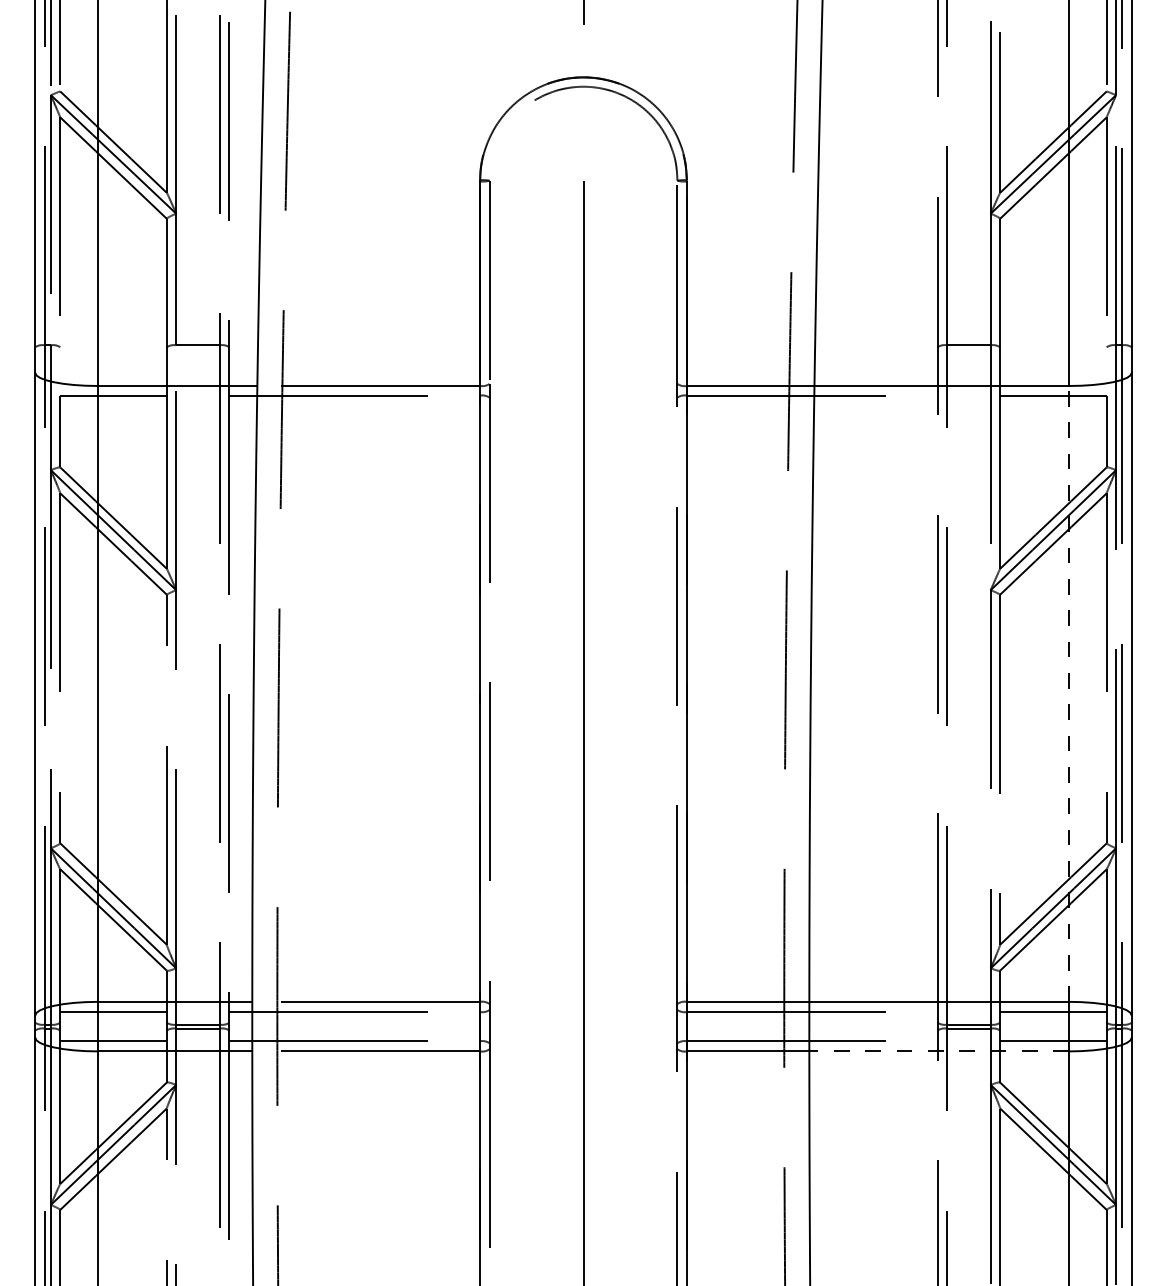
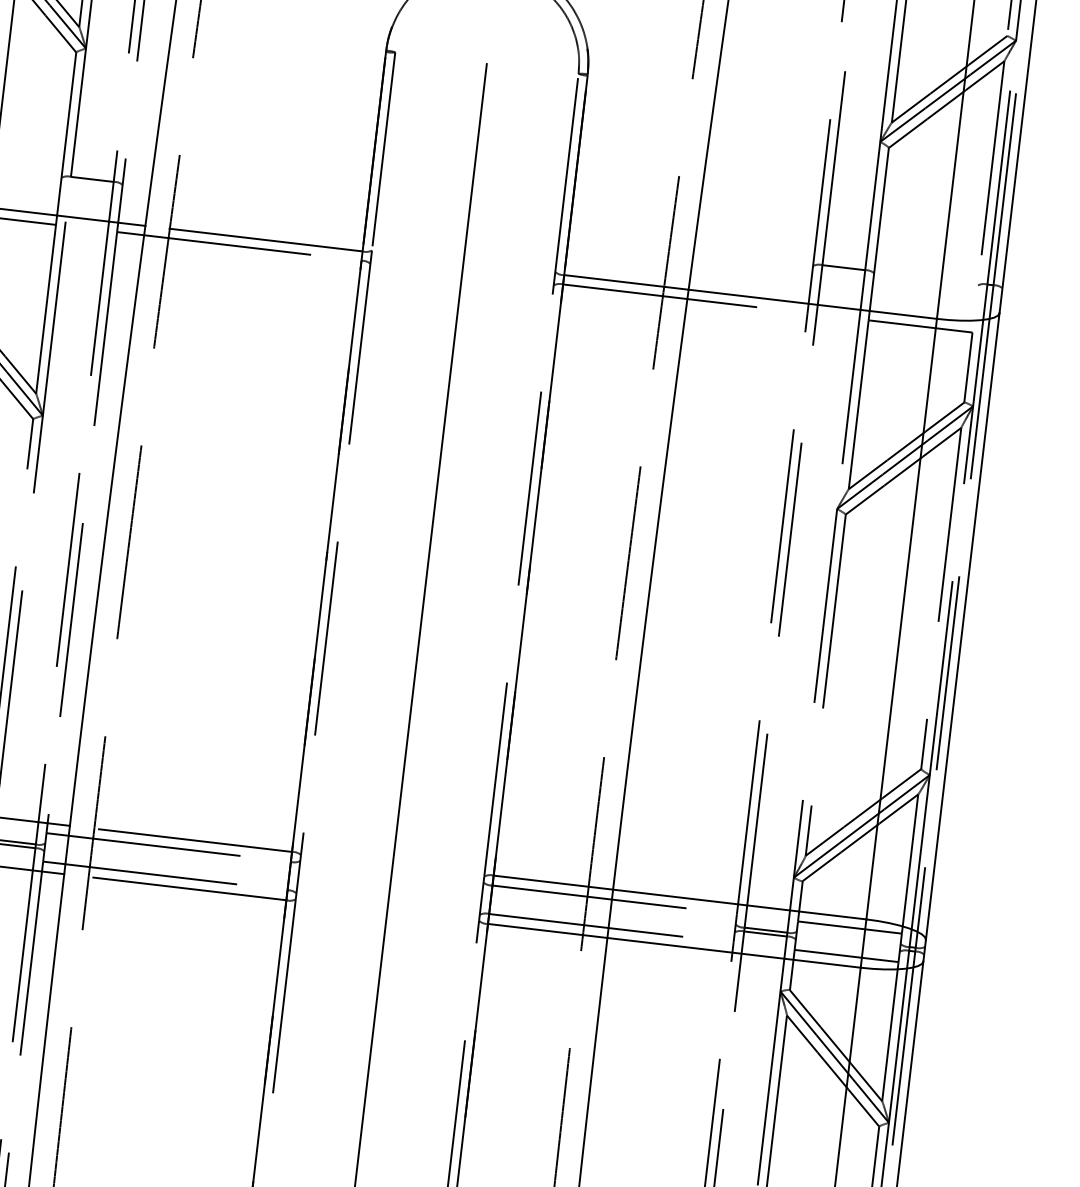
line: (1069, 693) -> (902, 618), dashed -> solid
line: (939, 1051) -> (734, 952), dashed -> solid

